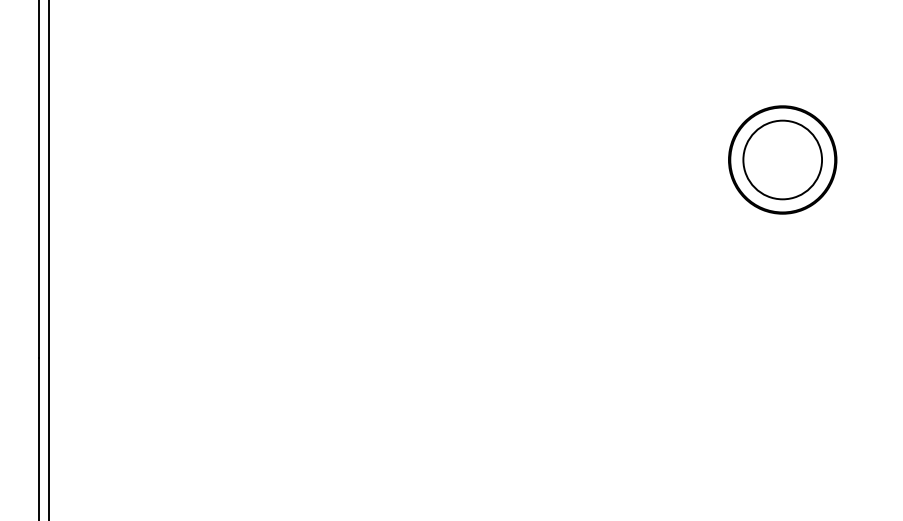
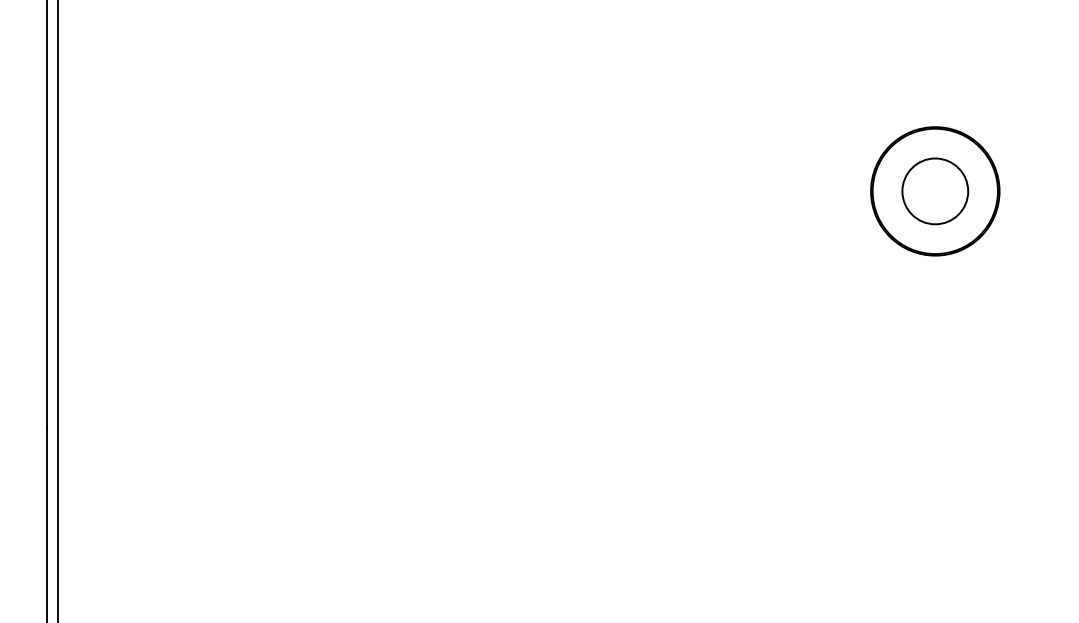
circle: (782, 159) -> (935, 190), size x0.7

